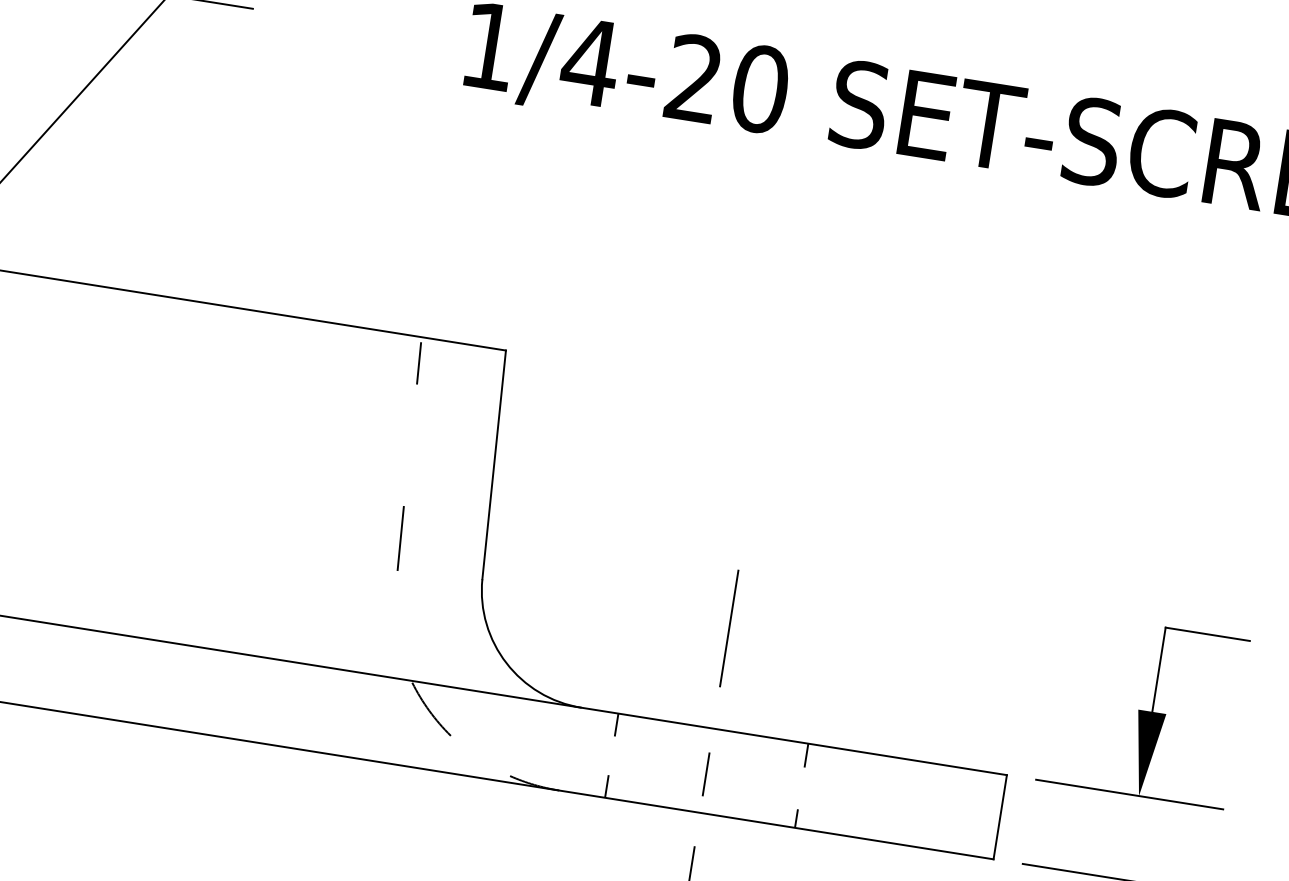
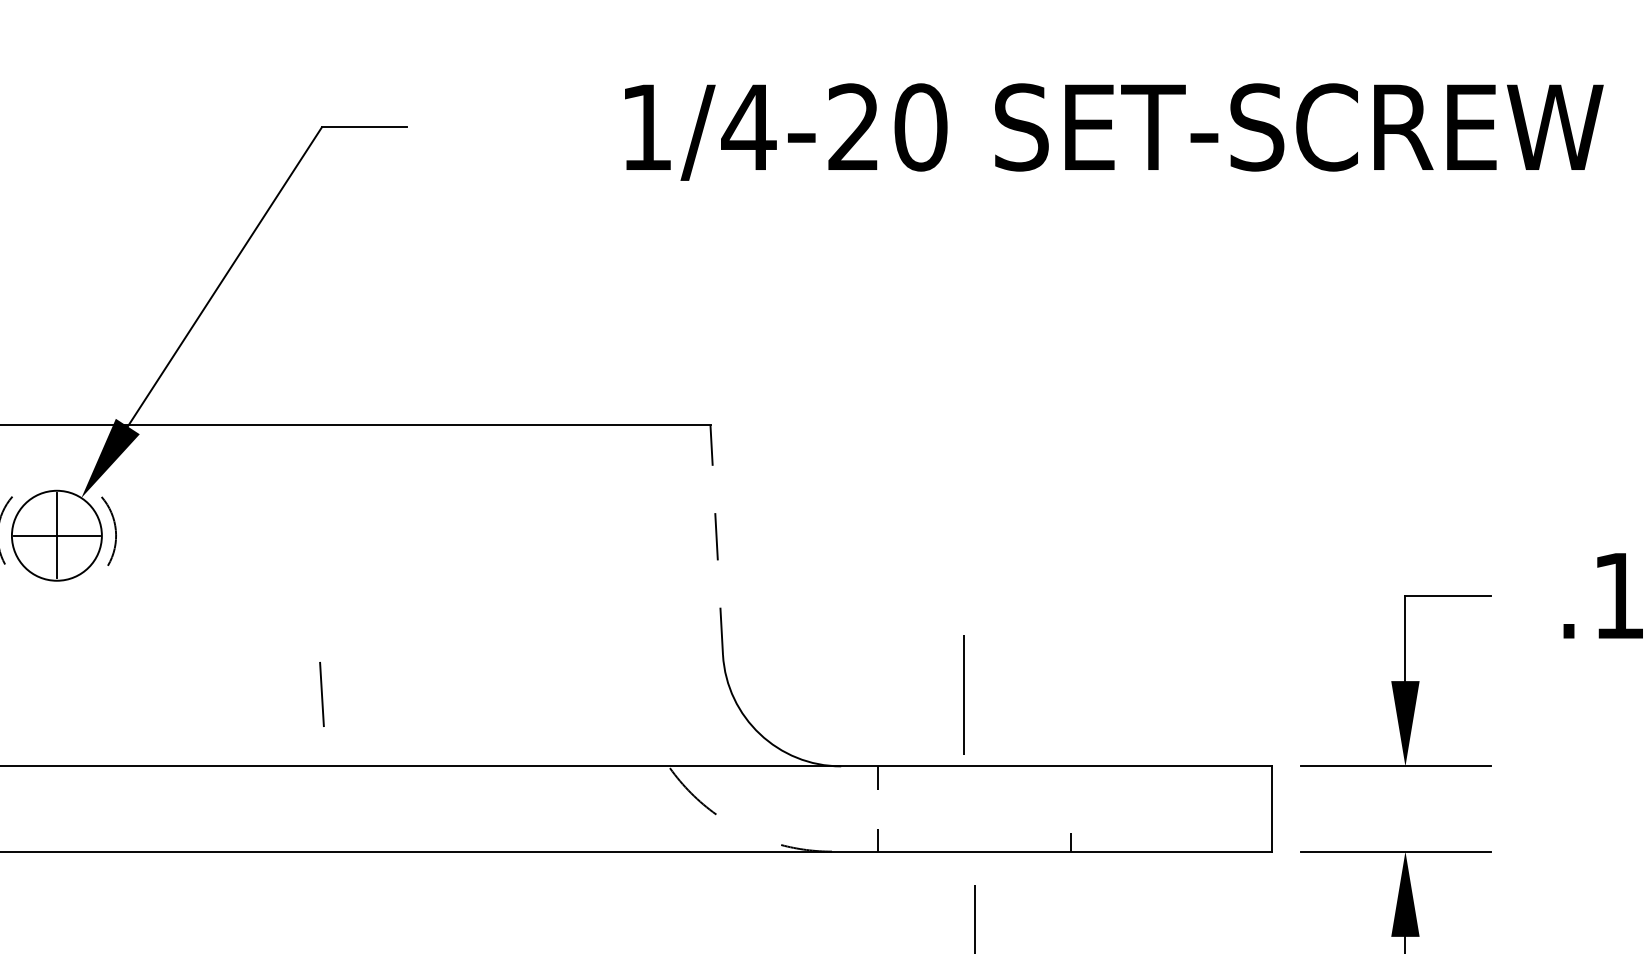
line: (418, 363) -> (626, 451), removed
line: (493, 465) -> (716, 540), solid -> dashed
line: (400, 538) -> (321, 694), moved
line: (729, 628) -> (963, 694), moved
line: (806, 755) -> (1070, 778), removed
line: (706, 774) -> (974, 812), removed

